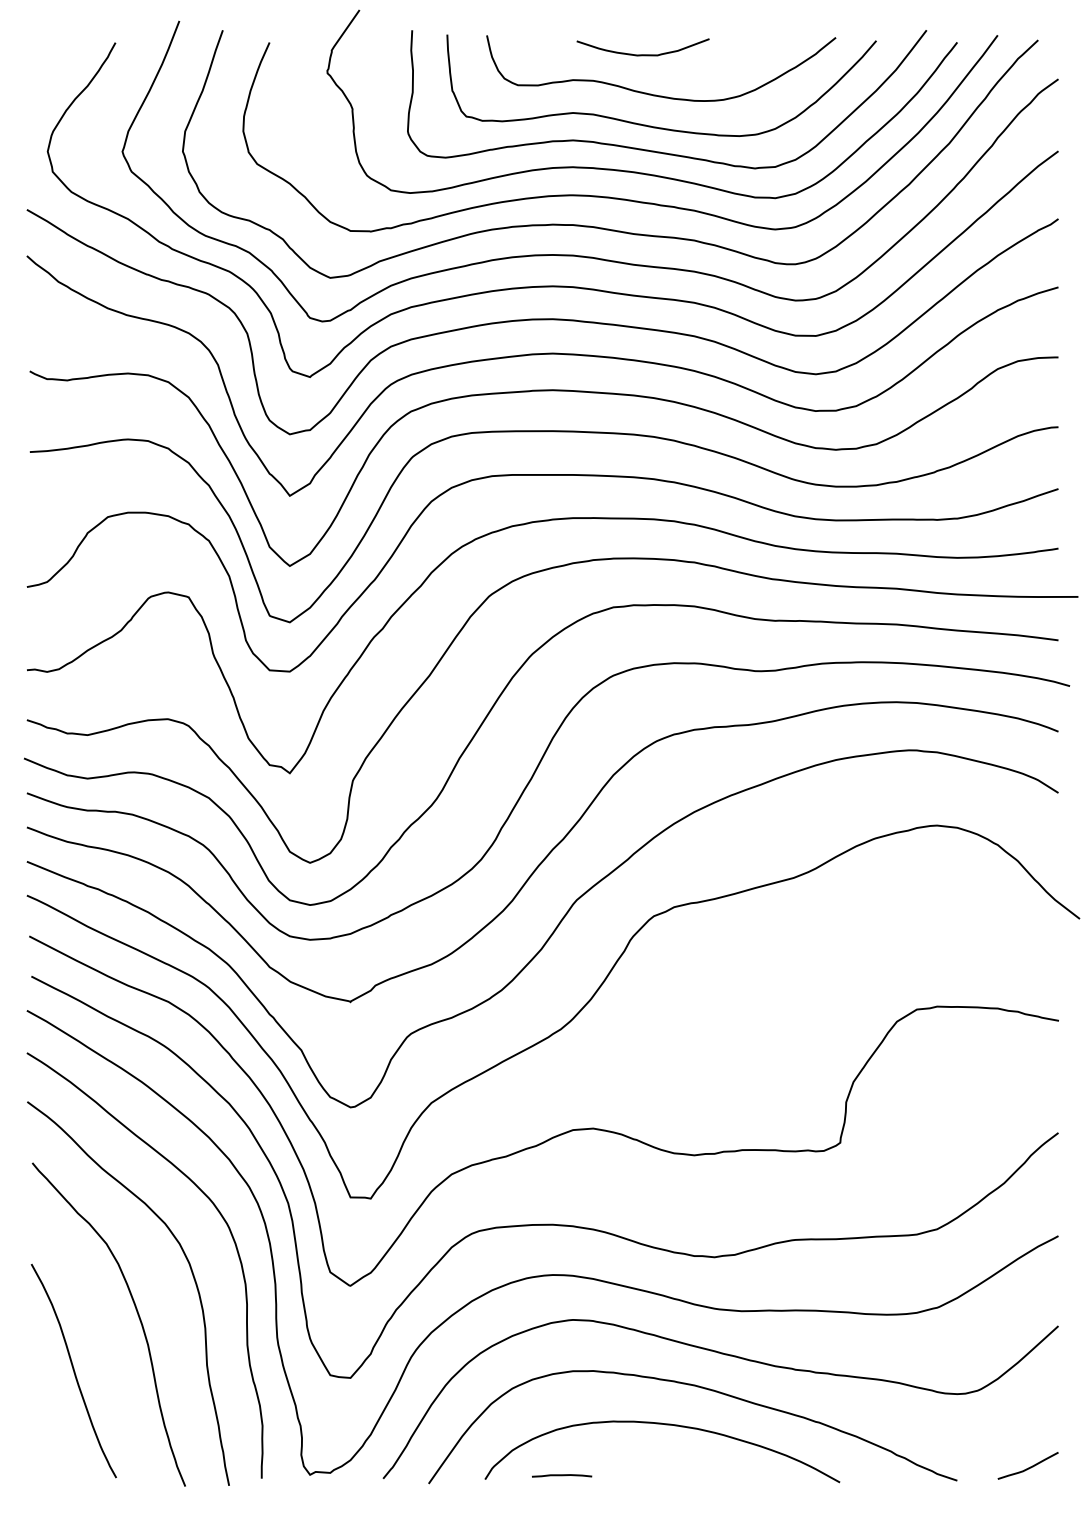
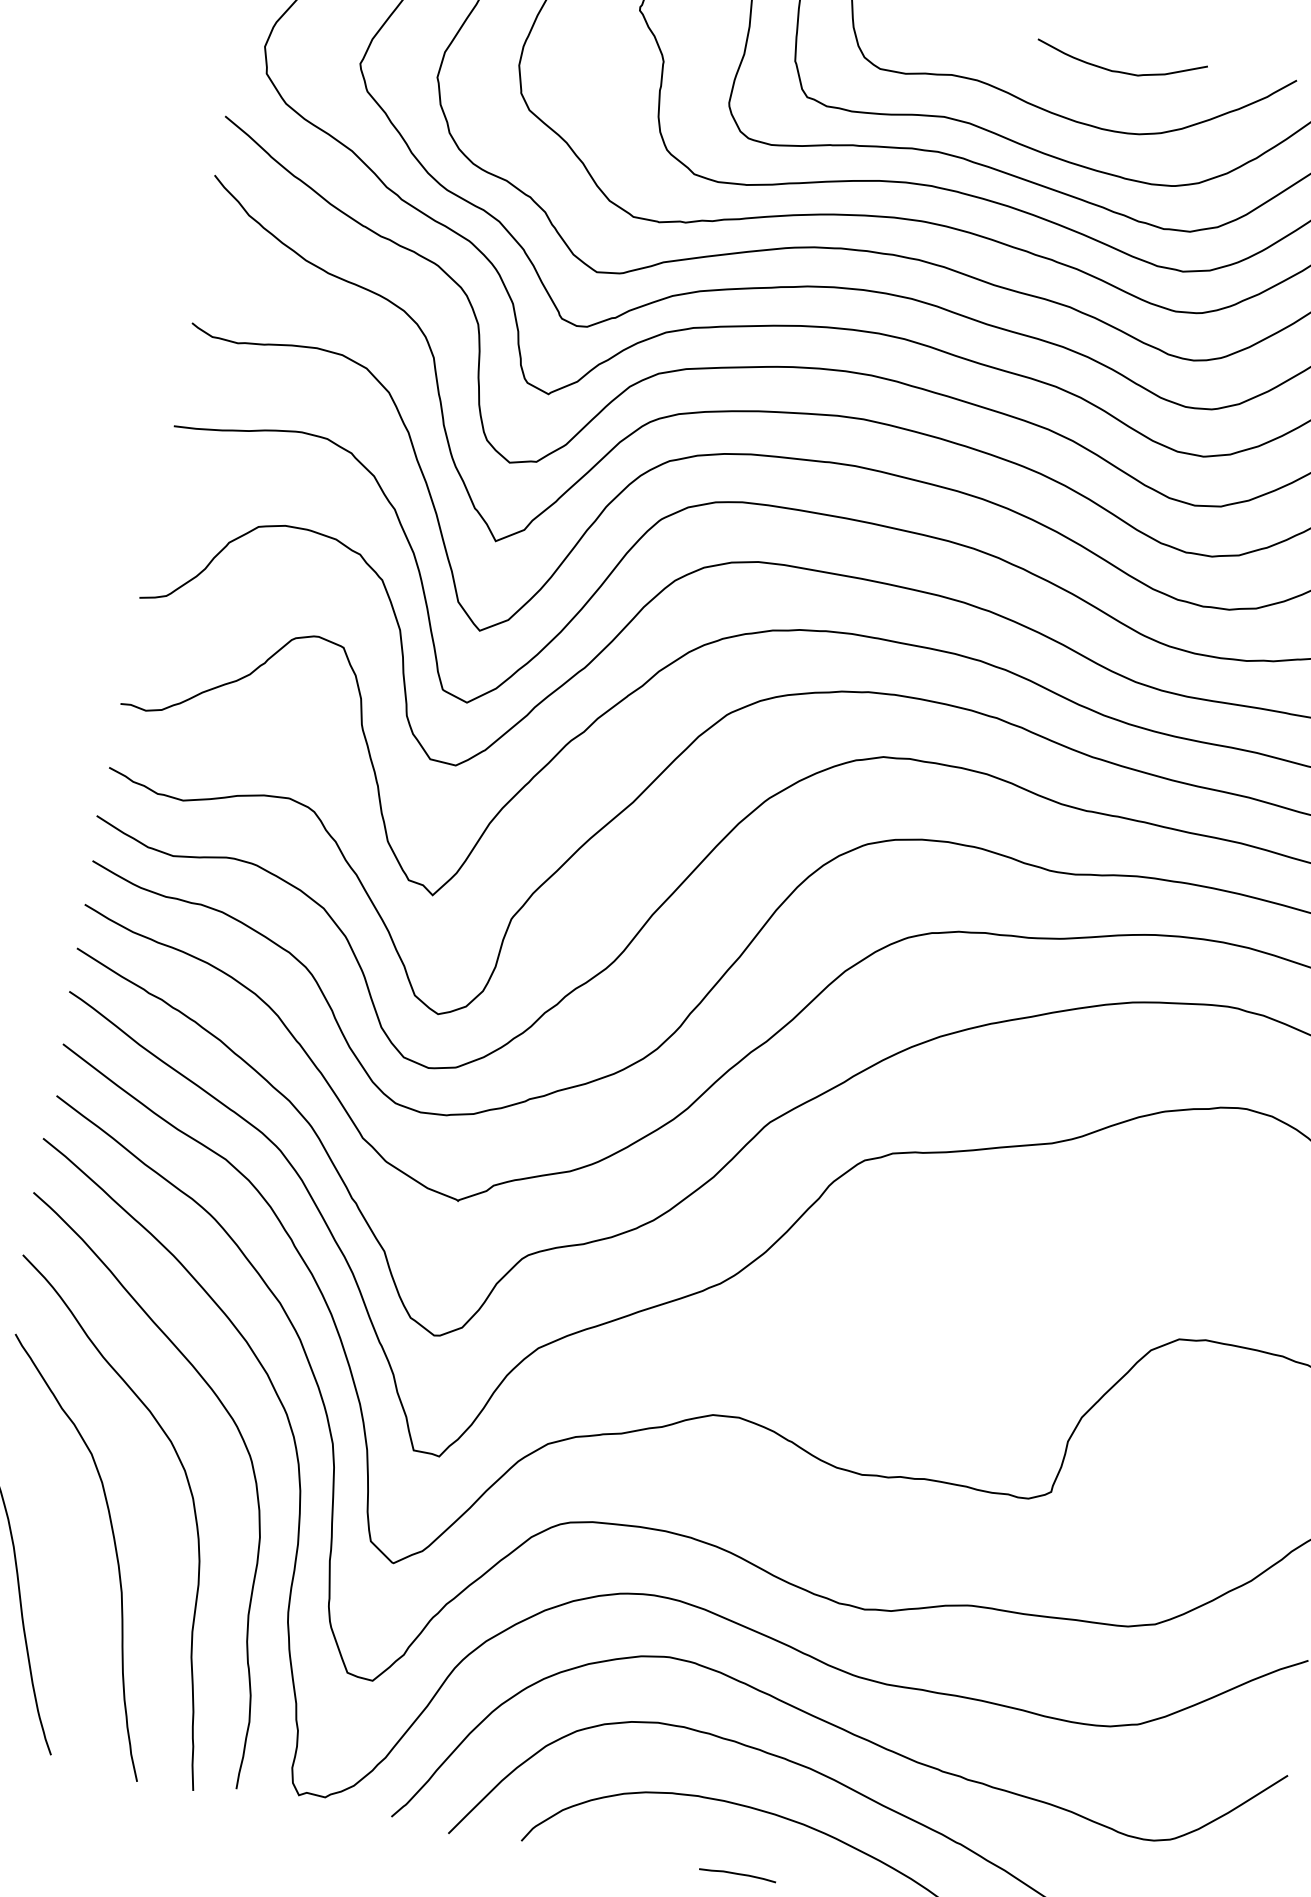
curve: (642, 54) -> (1118, 70), moved
line: (562, 1475) -> (738, 1874), moved

